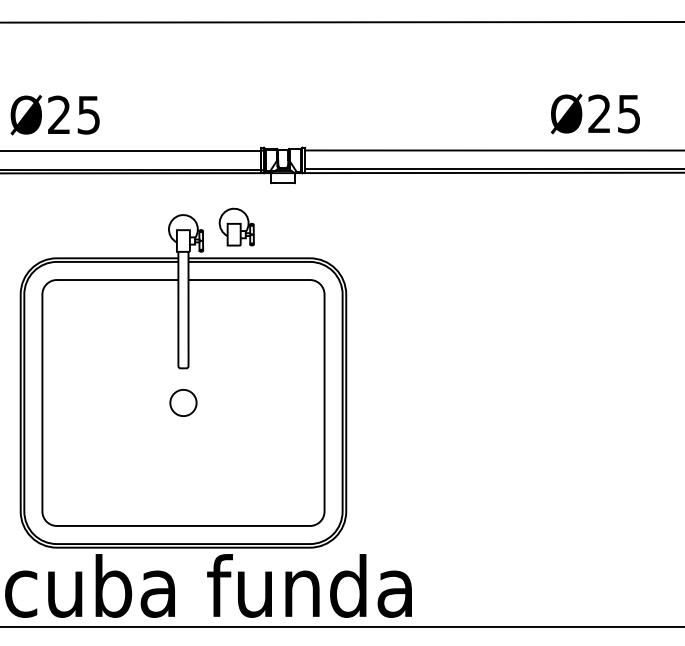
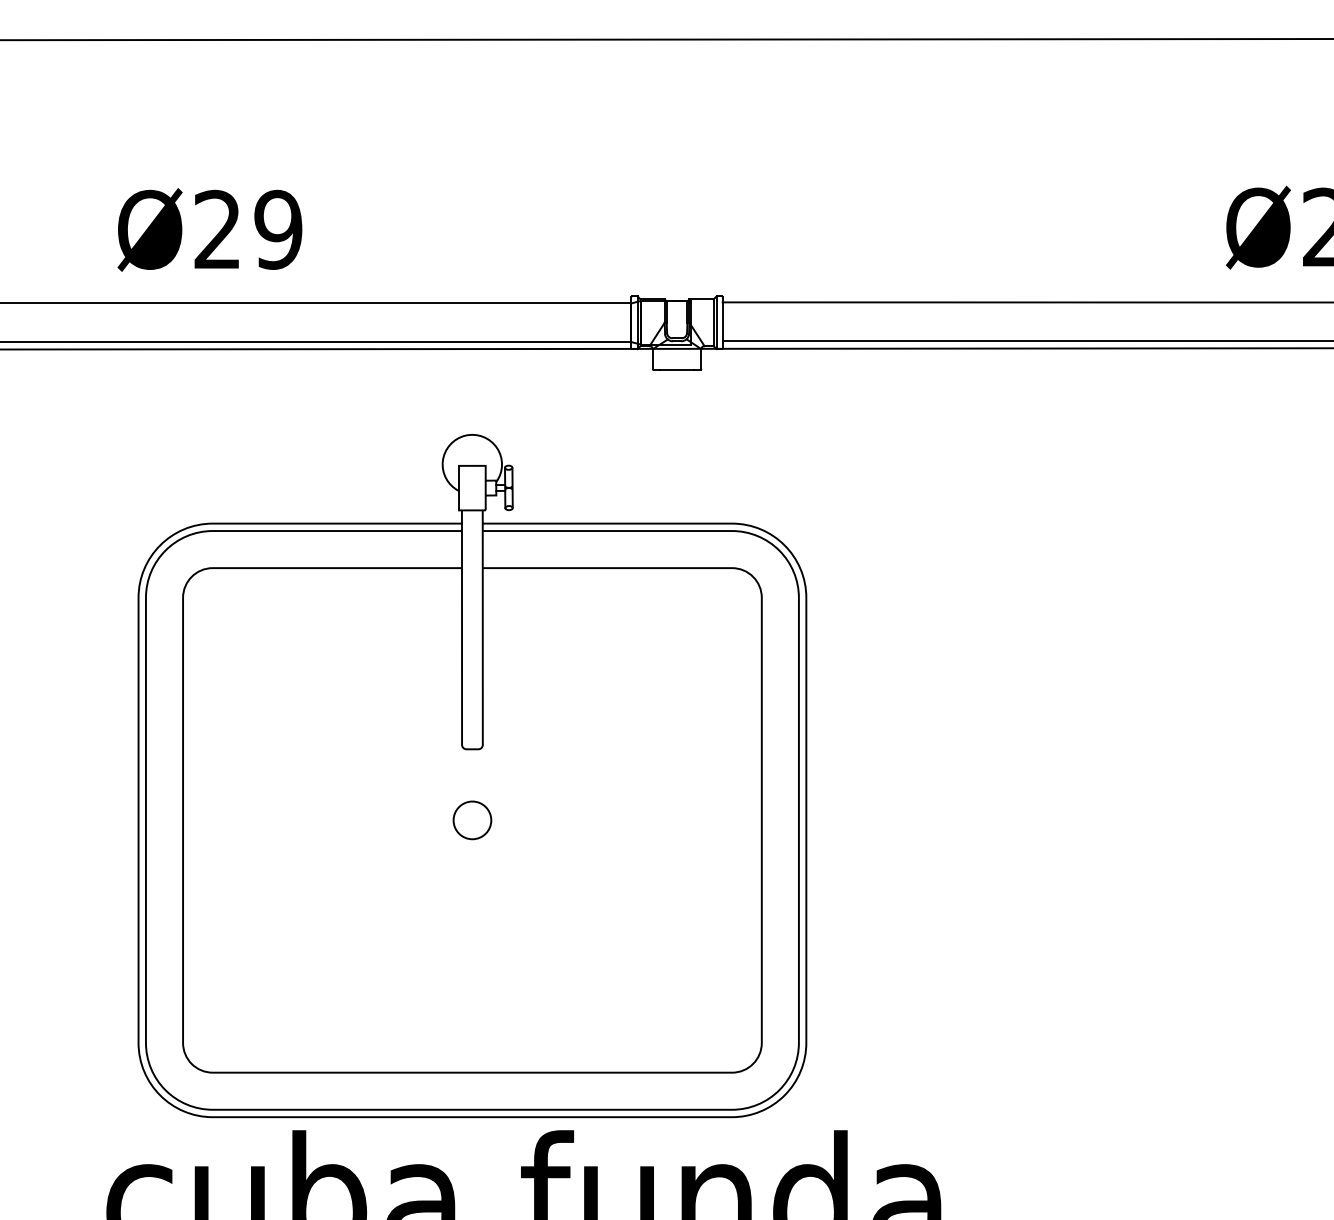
text: (88, 114) -> (277, 228), Ø25 -> Ø29
part: (236, 226) -> (581, 458), removed
circle: (183, 402) -> (472, 819), size x0.7

